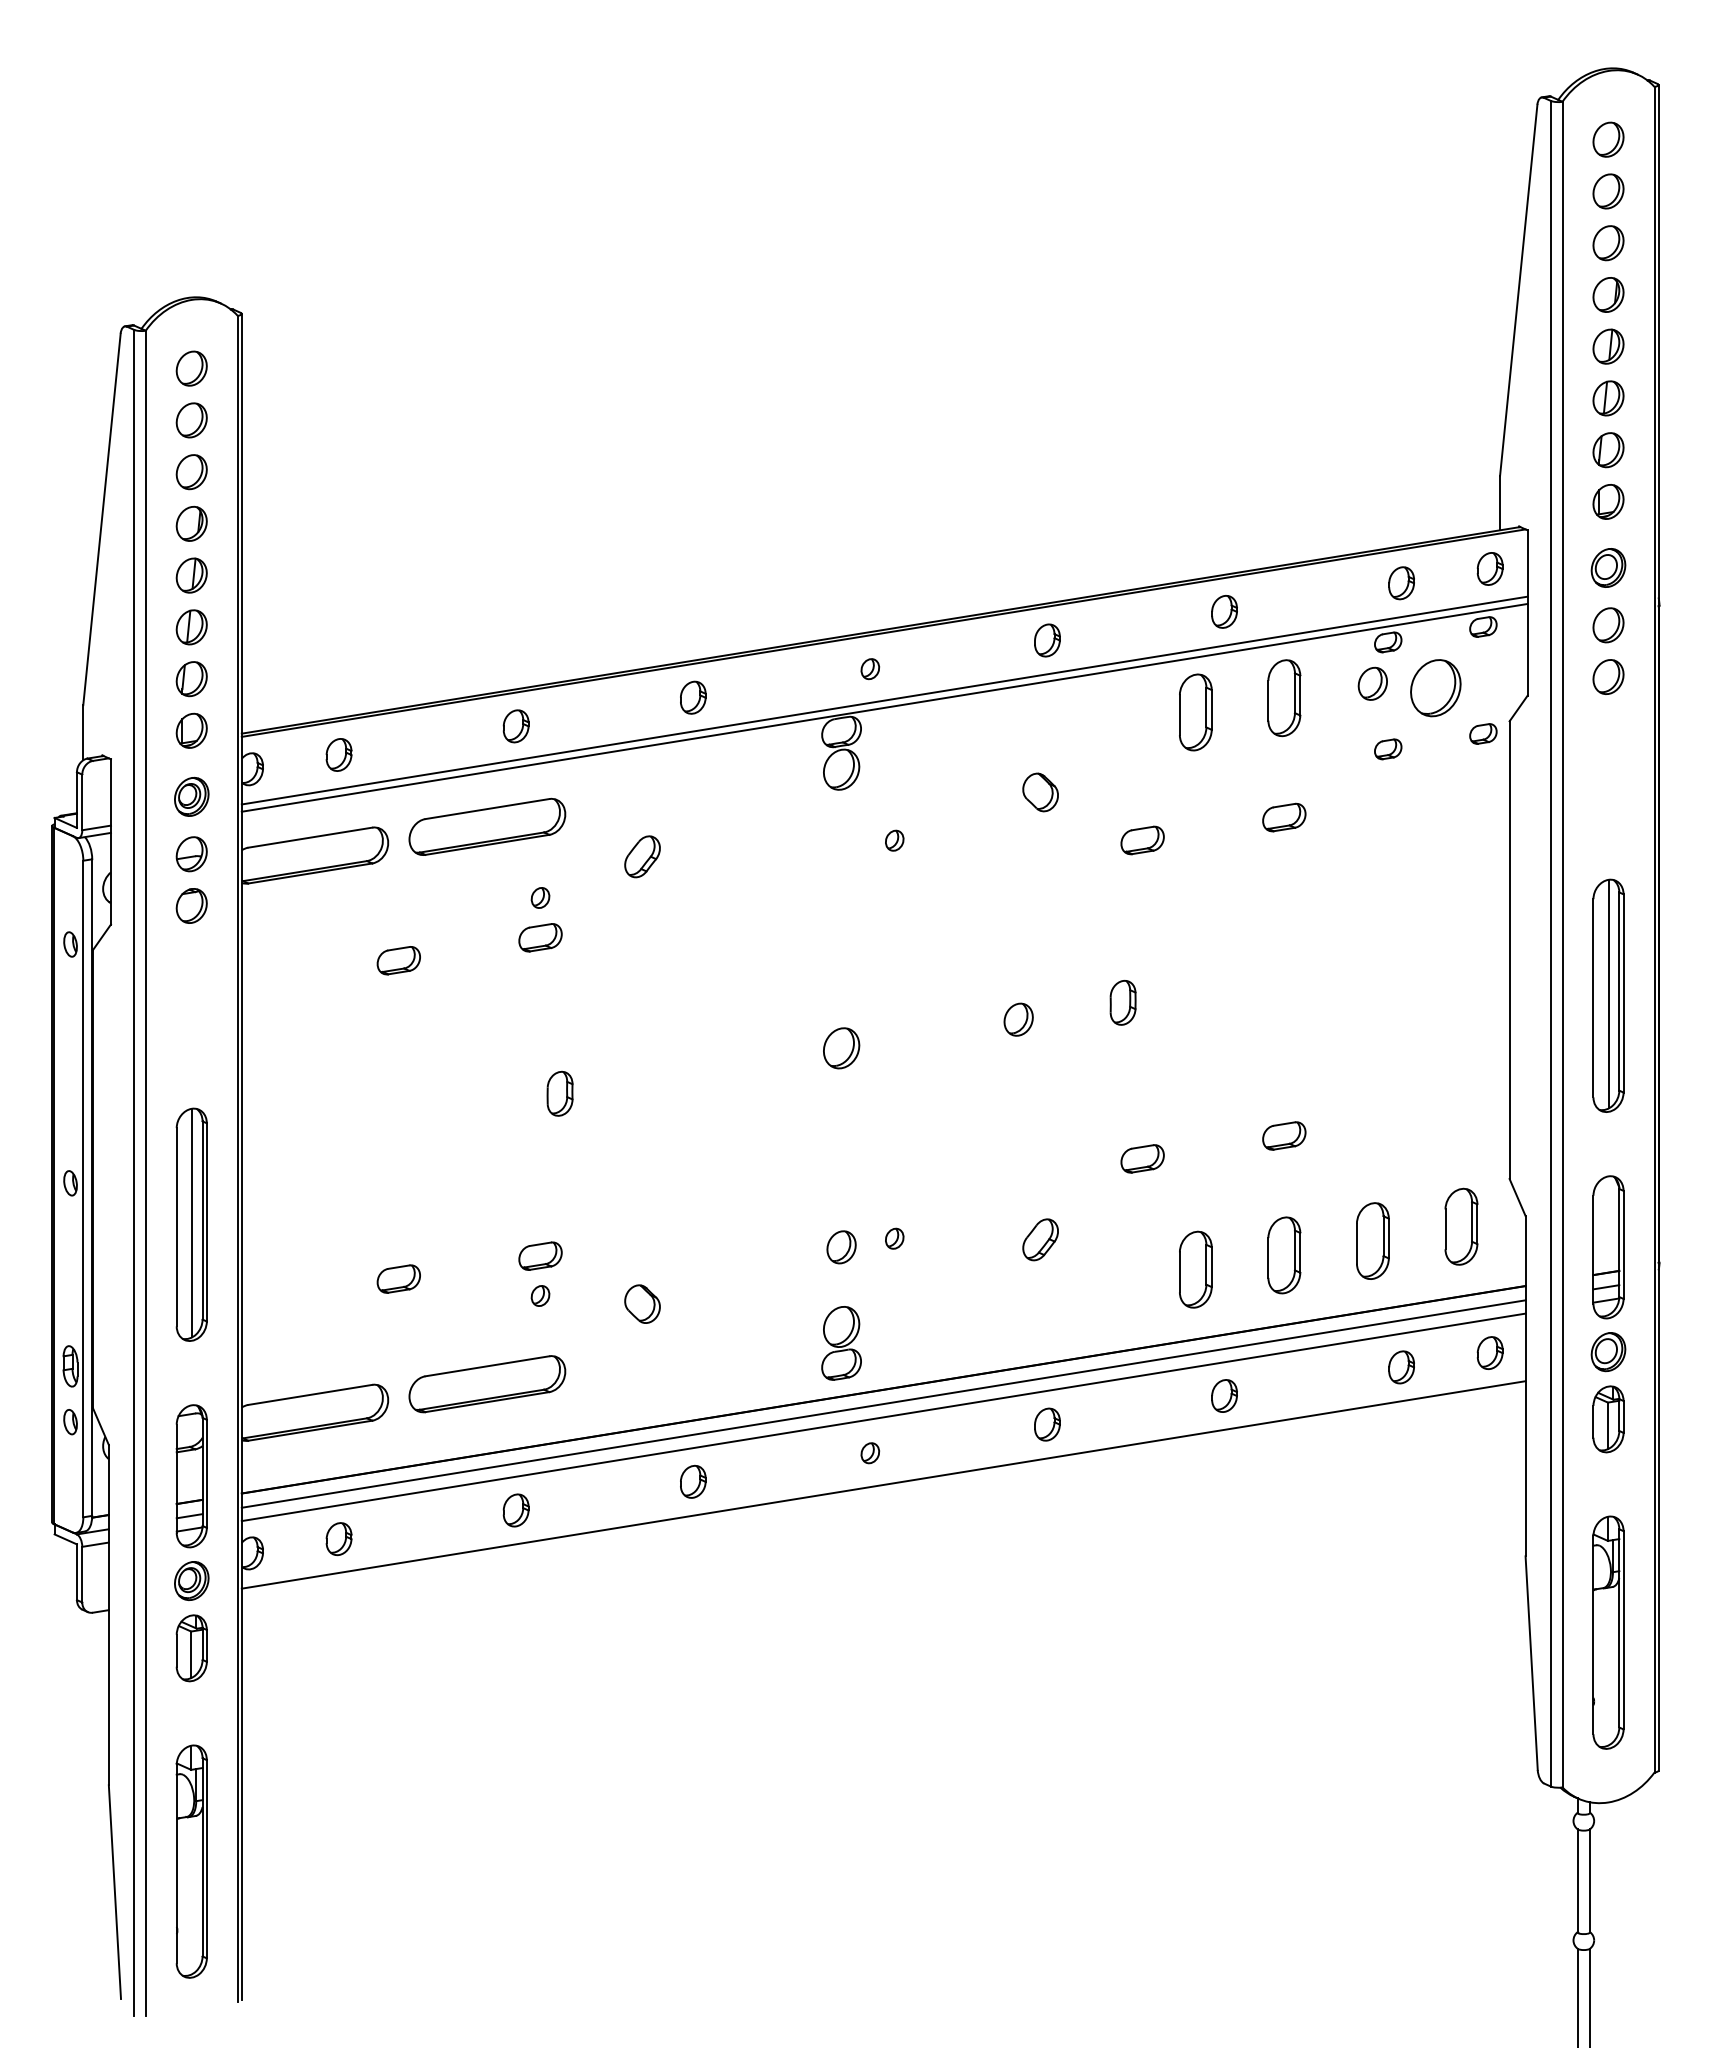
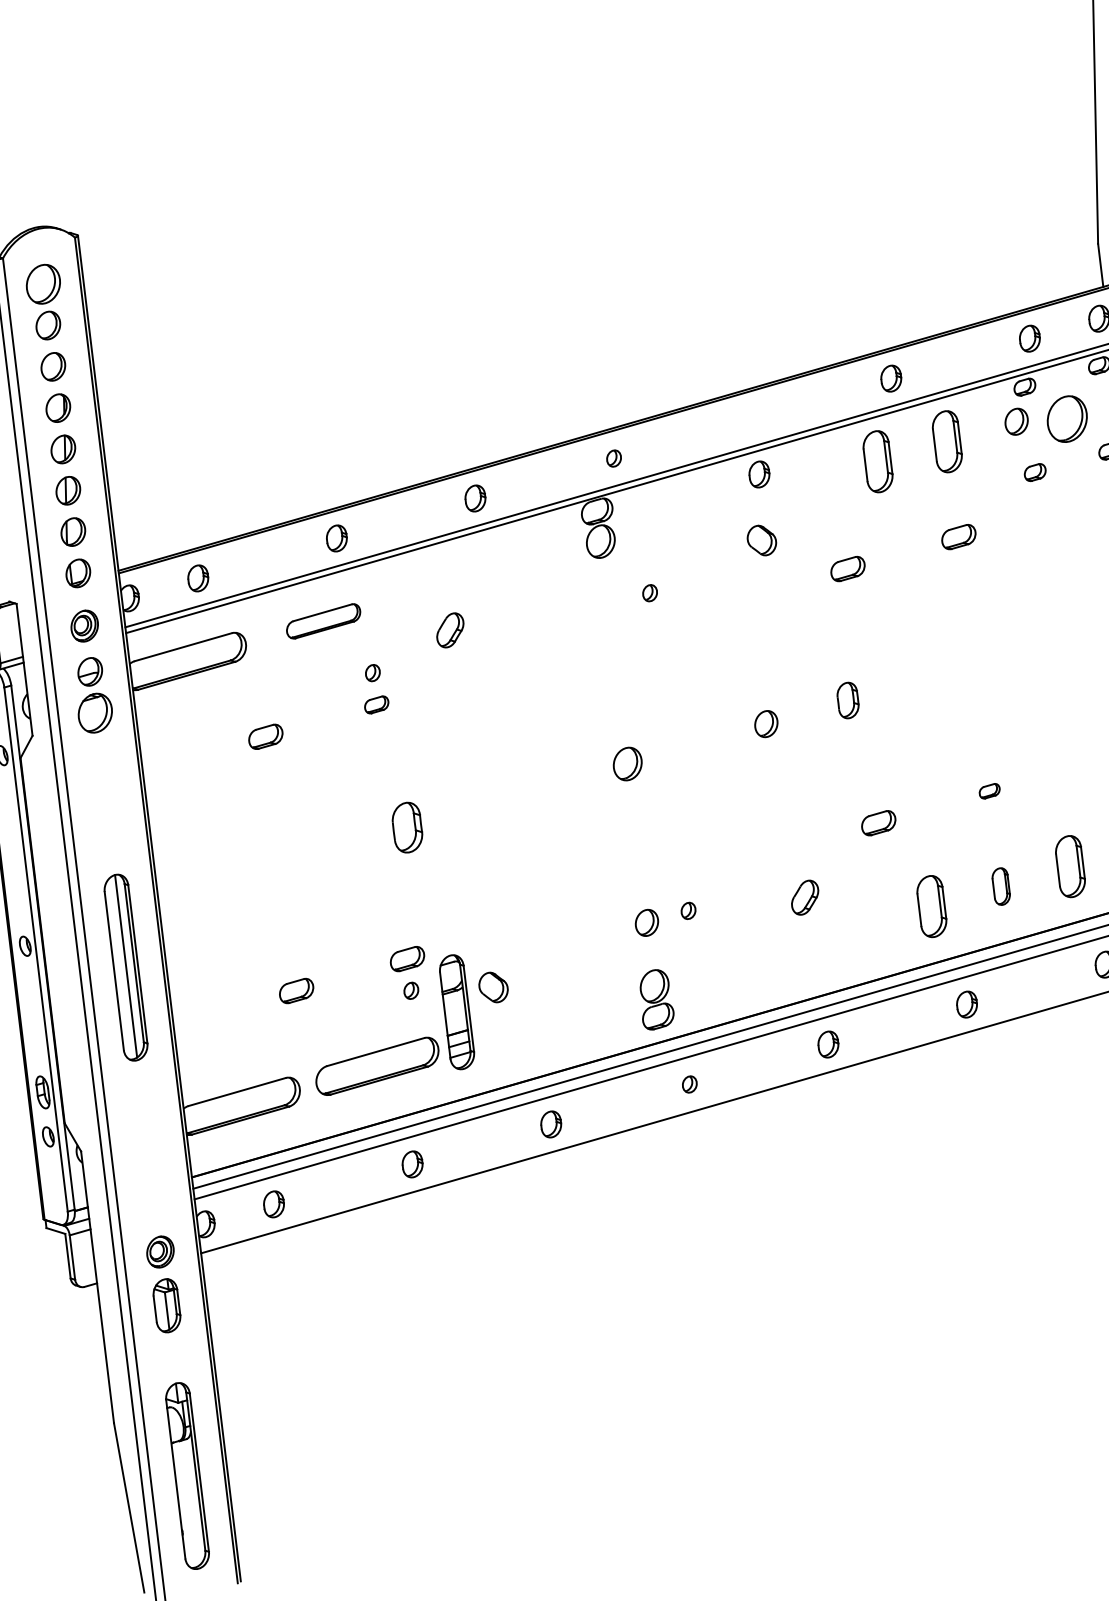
part: (191, 368) -> (43, 284), size x1.4
part: (1047, 640) -> (759, 474), moved
part: (487, 826) -> (323, 621), size x0.6
part: (191, 905) -> (94, 712), size x1.4
part: (540, 937) -> (376, 704), size x0.7
part: (559, 1093) -> (406, 827), size x1.4
part: (1284, 1135) -> (989, 790), size x0.6
part: (1284, 1255) -> (1001, 886), size x0.6
part: (191, 1476) -> (456, 1012), moved

